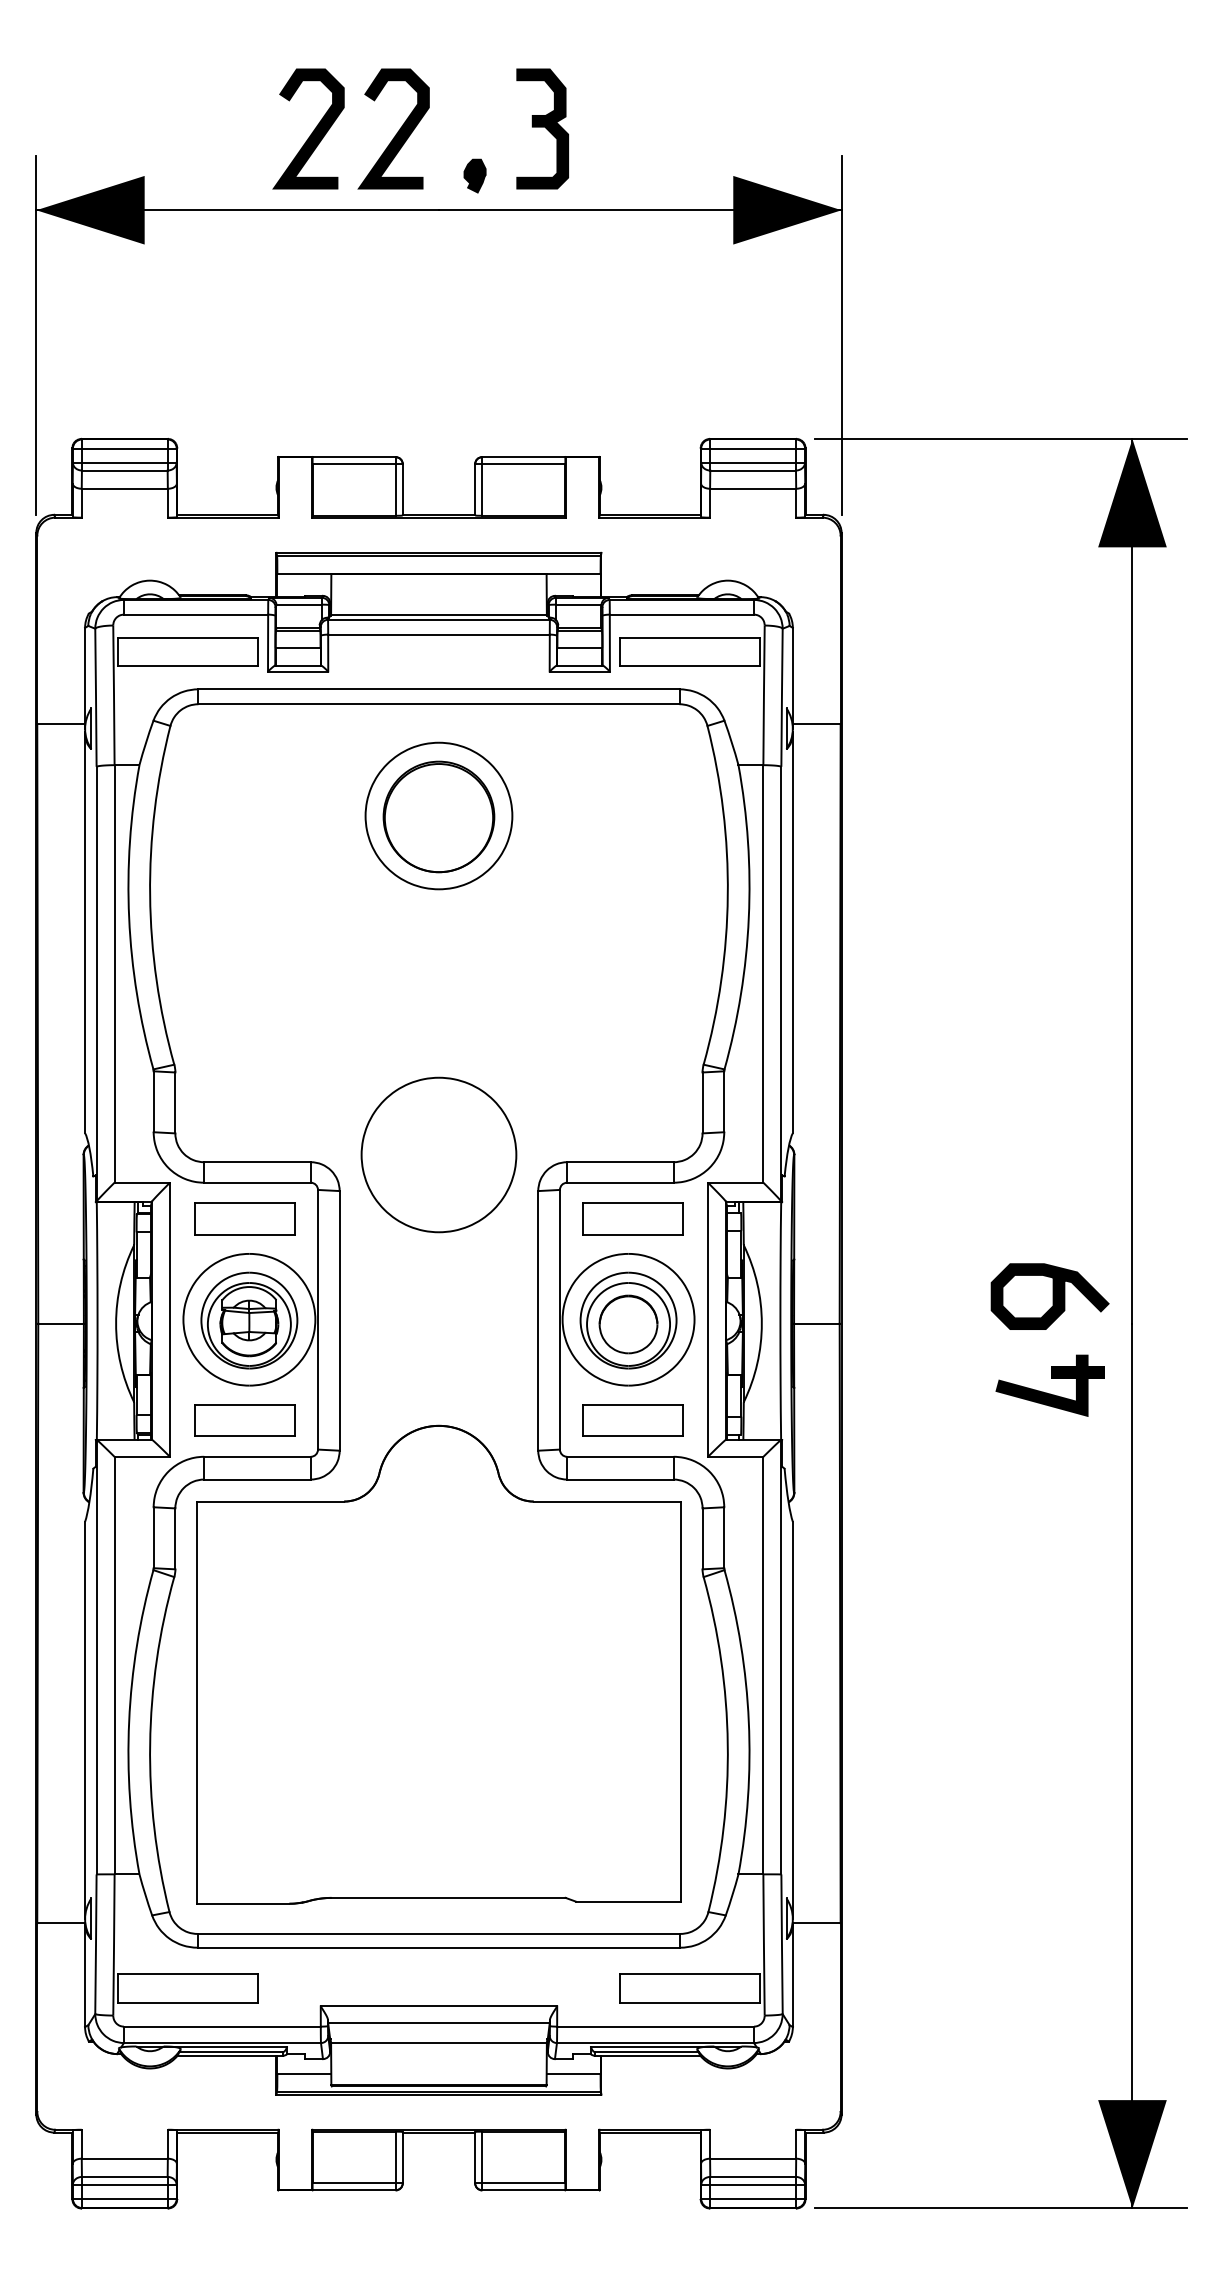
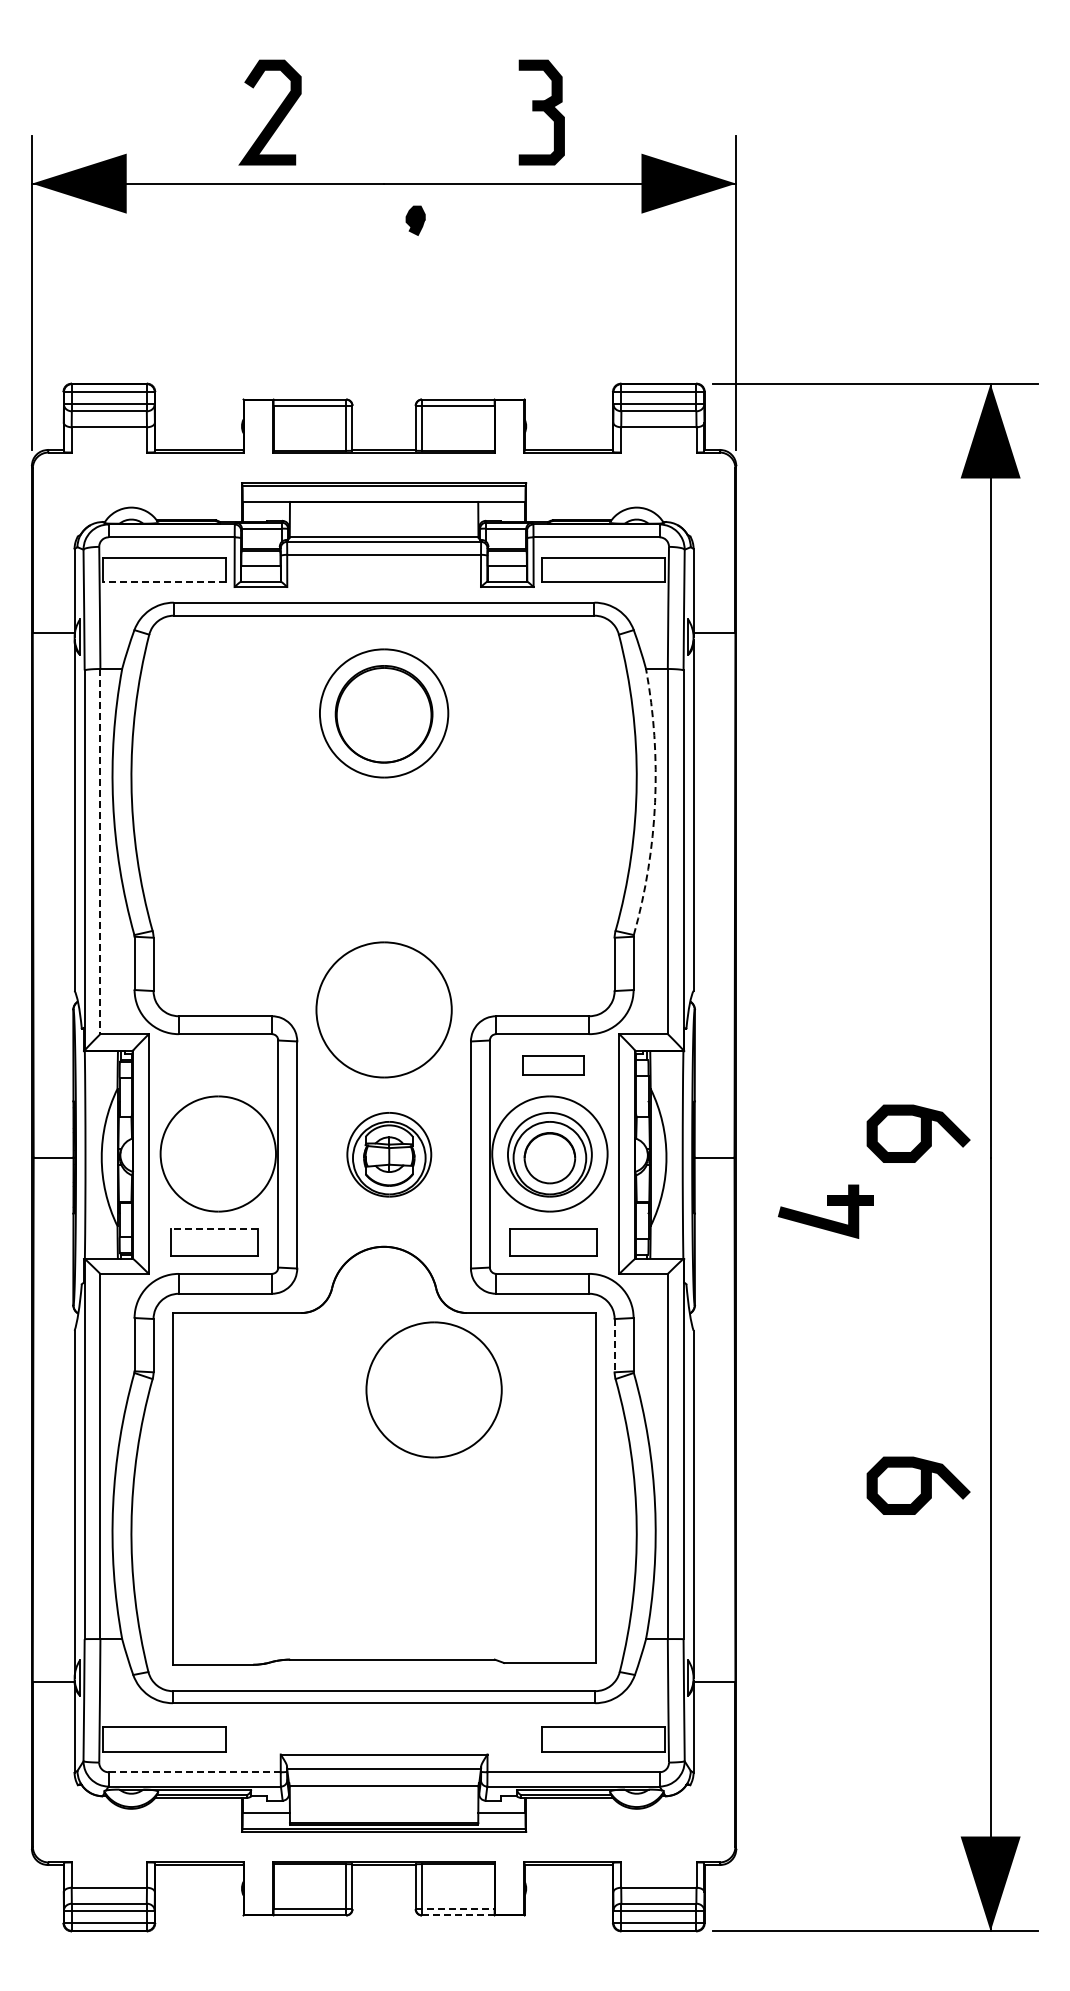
part: (542, 128) -> (541, 112), moved
curve: (397, 132) -> (347, 115), removed
part: (474, 175) -> (415, 220), moved
line: (187, 666) -> (164, 582), solid -> dashed
arc: (749, 917) -> (655, 802), solid -> dashed
line: (114, 973) -> (100, 851), solid -> dashed
part: (245, 1218) -> (214, 1065), removed
part: (632, 1218) -> (553, 1065), size x0.7
part: (249, 1320) -> (389, 1154), moved
part: (1052, 1378) -> (827, 1205), moved
line: (243, 1404) -> (213, 1228), solid -> dashed
line: (702, 1538) -> (614, 1345), solid -> dashed
part: (495, 1588) -> (433, 1389), added
curve: (1052, 1698) -> (920, 1485), added
line: (222, 2026) -> (194, 1772), solid -> dashed
line: (520, 2183) -> (455, 1909), solid -> dashed
line: (524, 2190) -> (458, 1915), solid -> dashed

